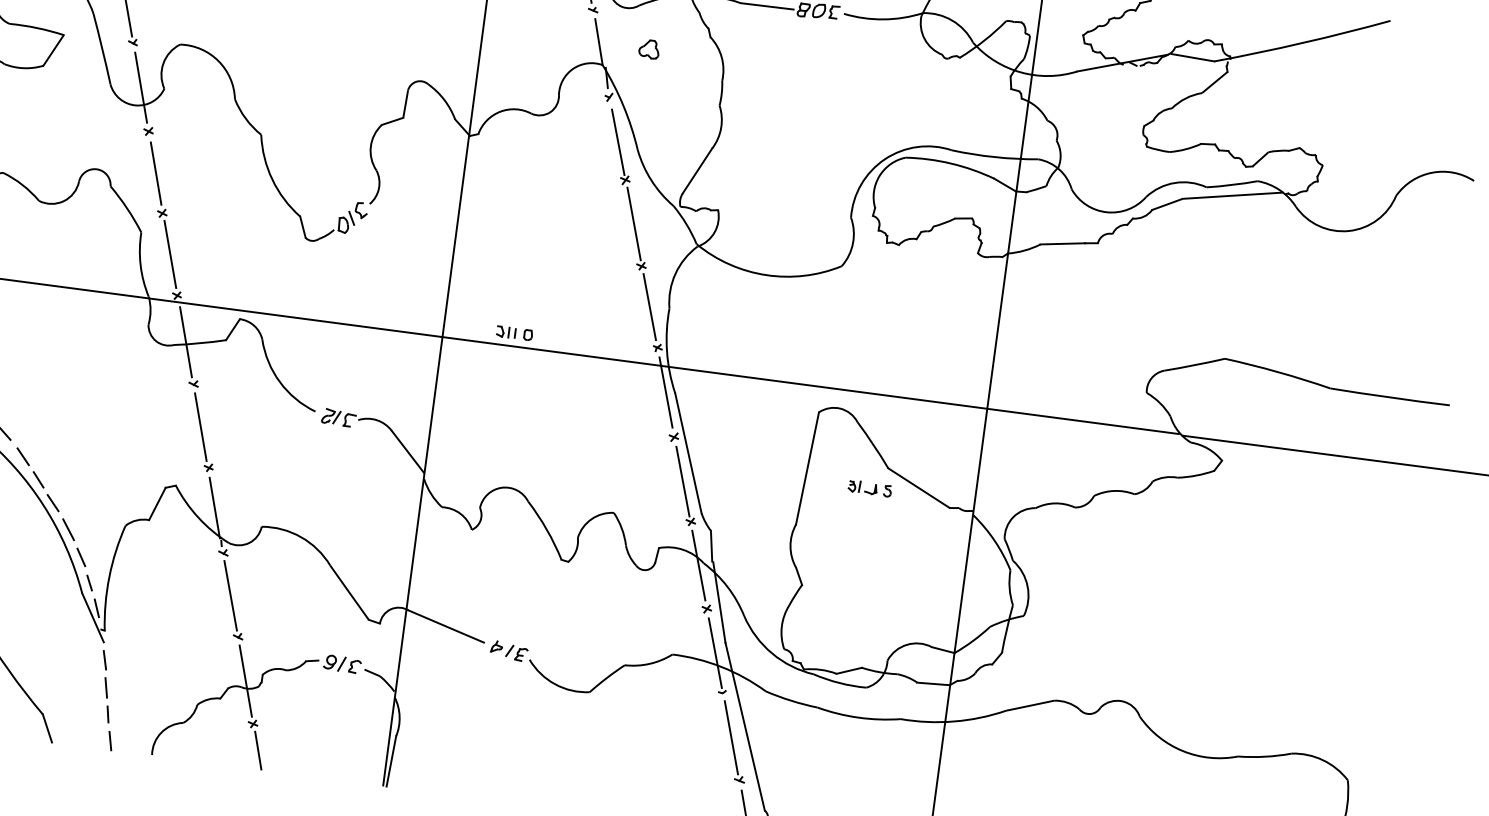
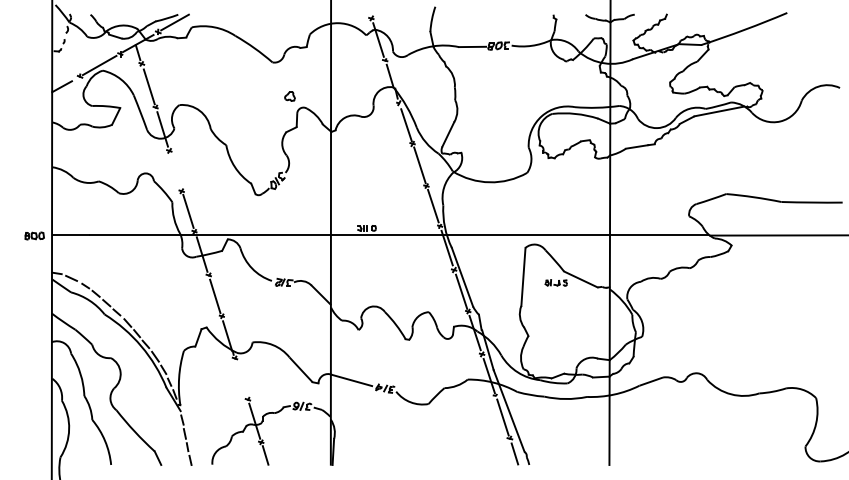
part: (648, 49) -> (289, 96), moved
line: (155, 173) -> (175, 171), removed
line: (230, 596) -> (241, 379), removed

